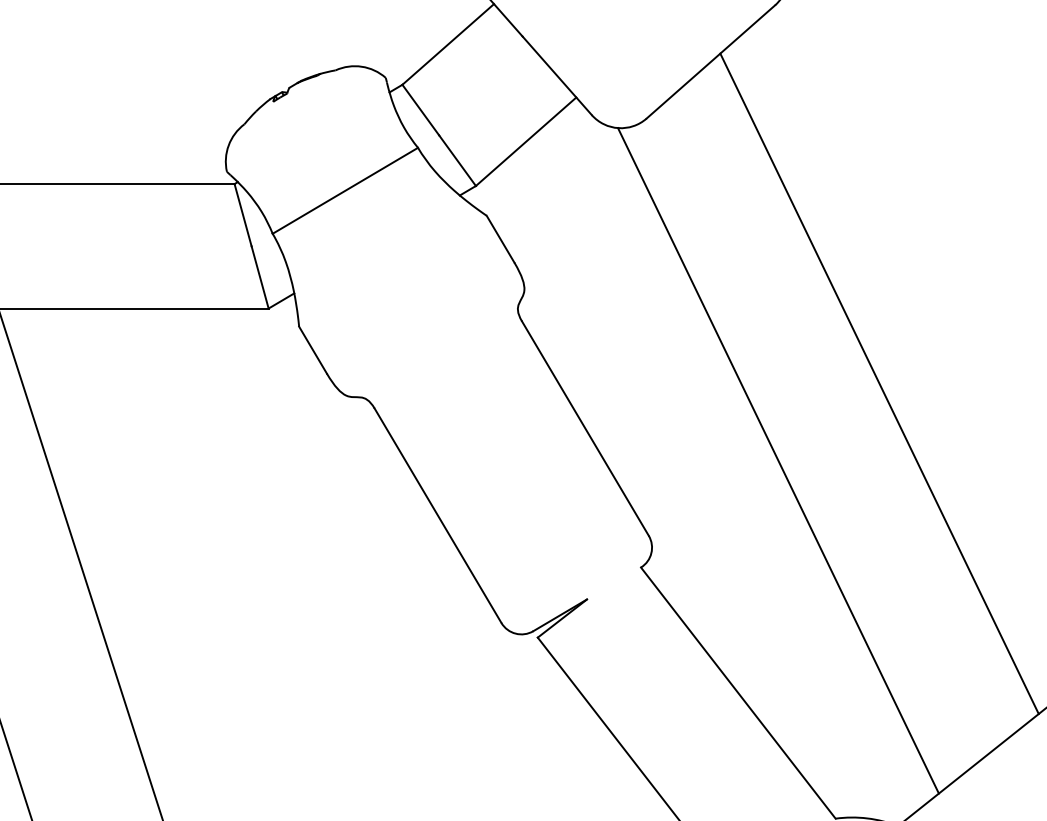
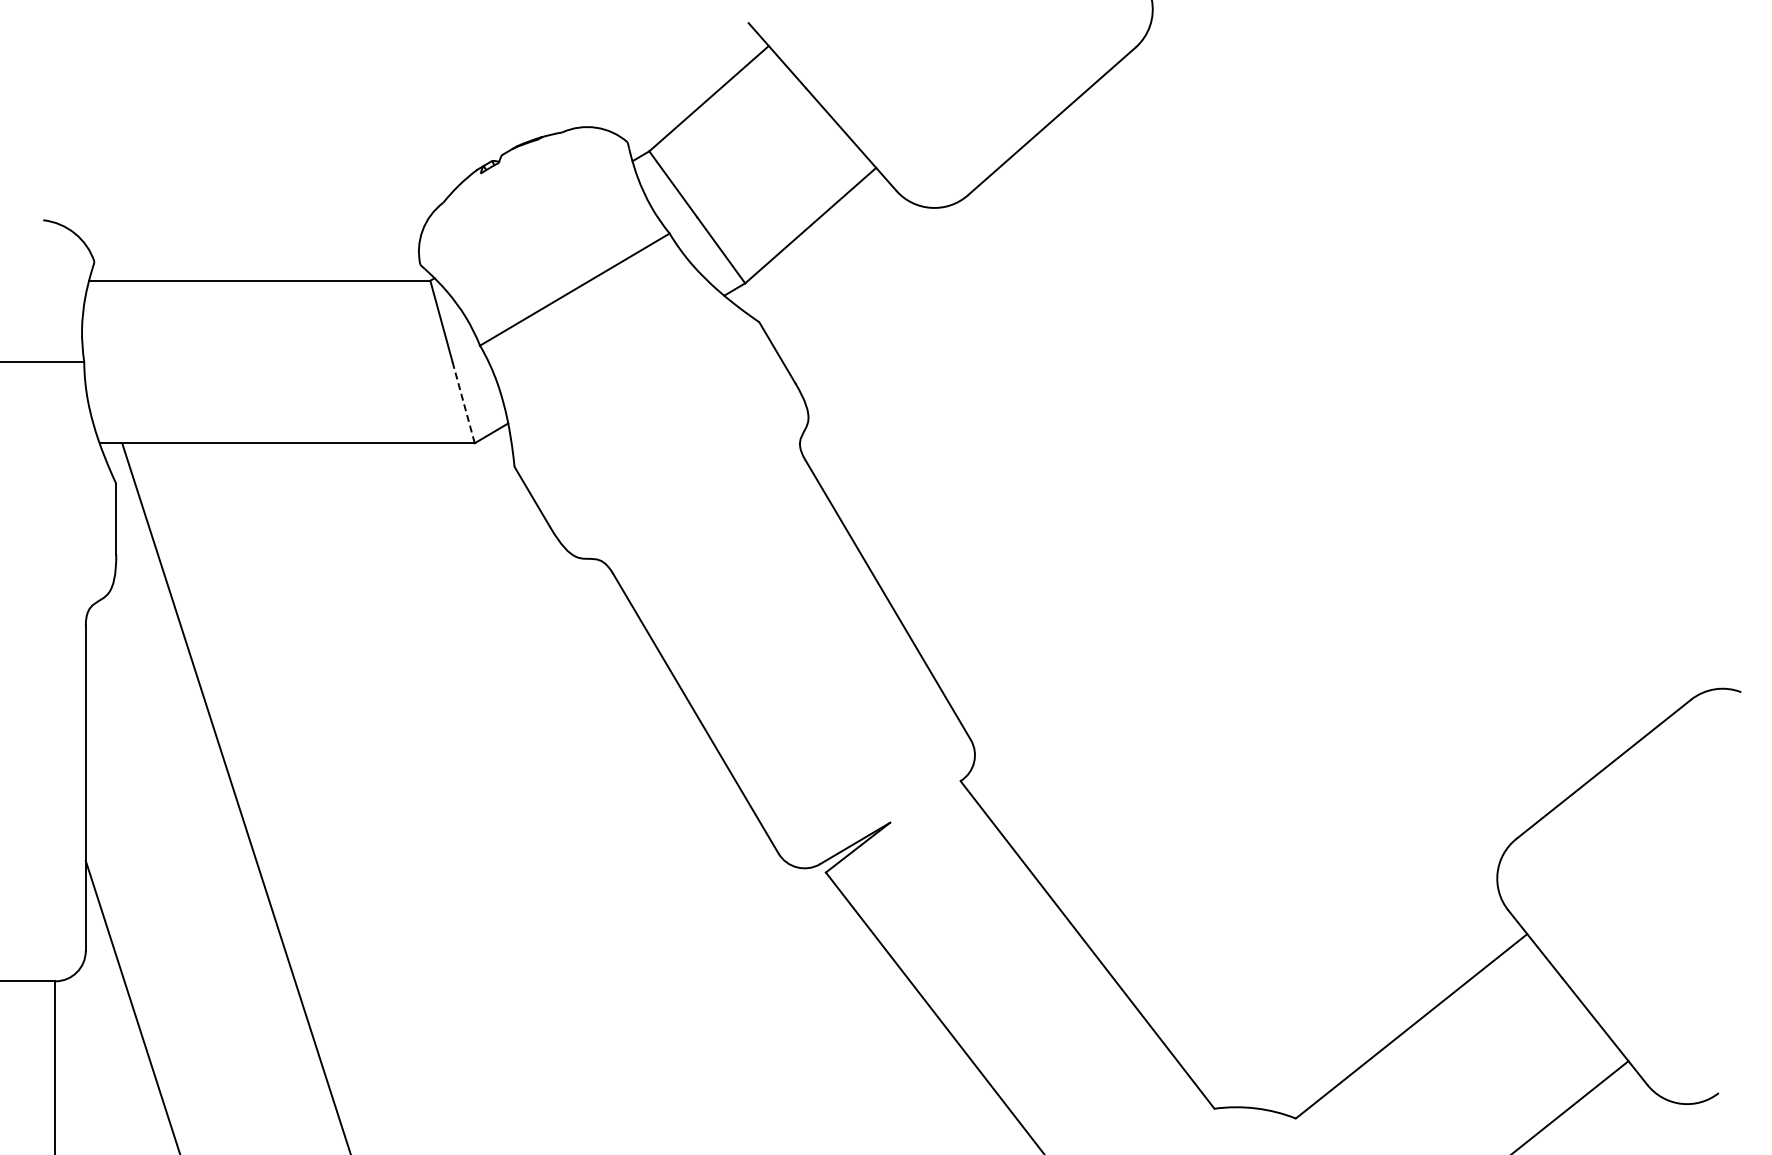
line: (260, 278) -> (463, 403), solid -> dashed
line: (879, 383) -> (1271, 541), removed
line: (778, 460) -> (1139, 641), removed

